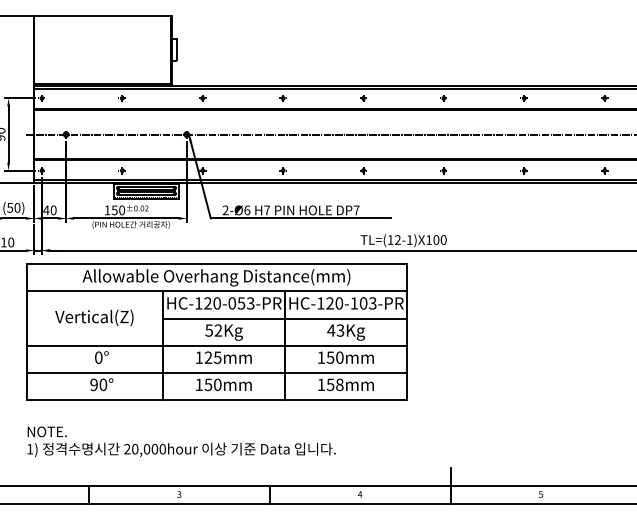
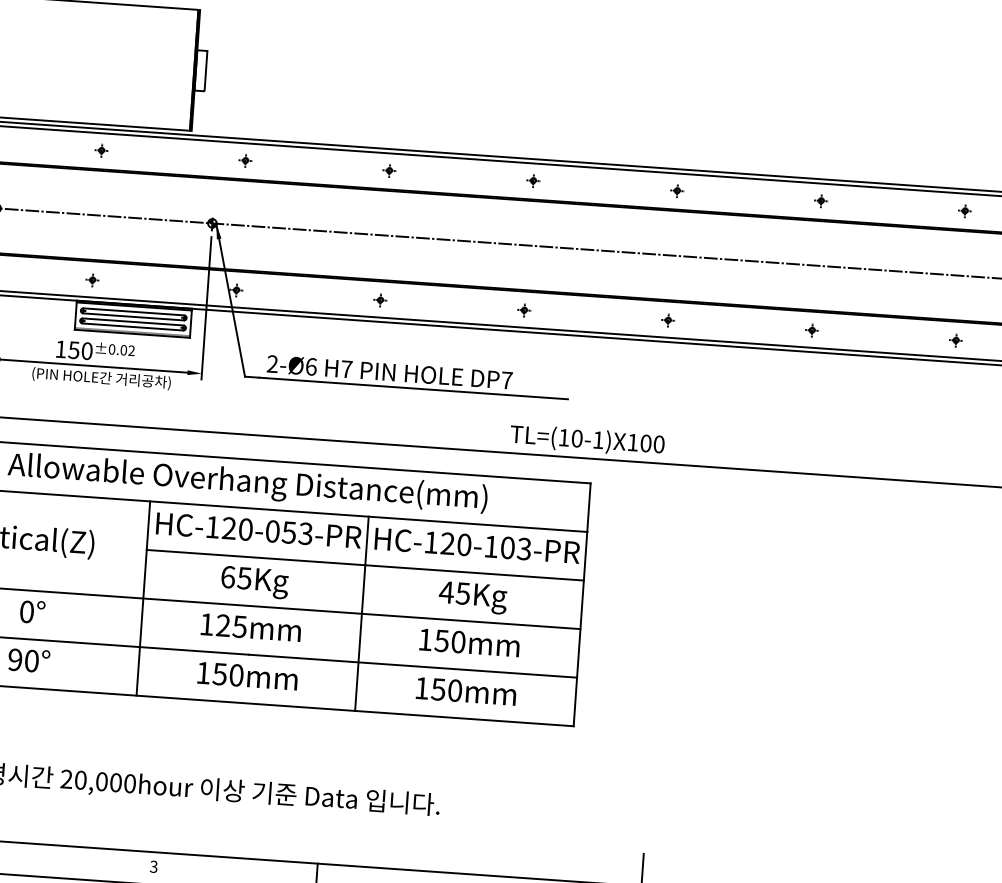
text: (397, 239) -> (576, 437), TL=(12-1)X100 -> TL=(10-1)X100
text: (213, 330) -> (235, 577), 52Kg -> 65Kg
text: (340, 330) -> (463, 593), 43Kg -> 45Kg
text: (339, 384) -> (454, 690), 158mm -> 150mm

